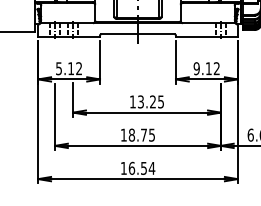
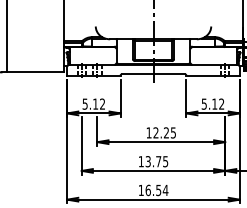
text: (195, 67) -> (203, 103), 9.12 -> 5.12
text: (140, 101) -> (155, 132), 13.25 -> 12.25
text: (131, 134) -> (147, 161), 18.75 -> 13.75

